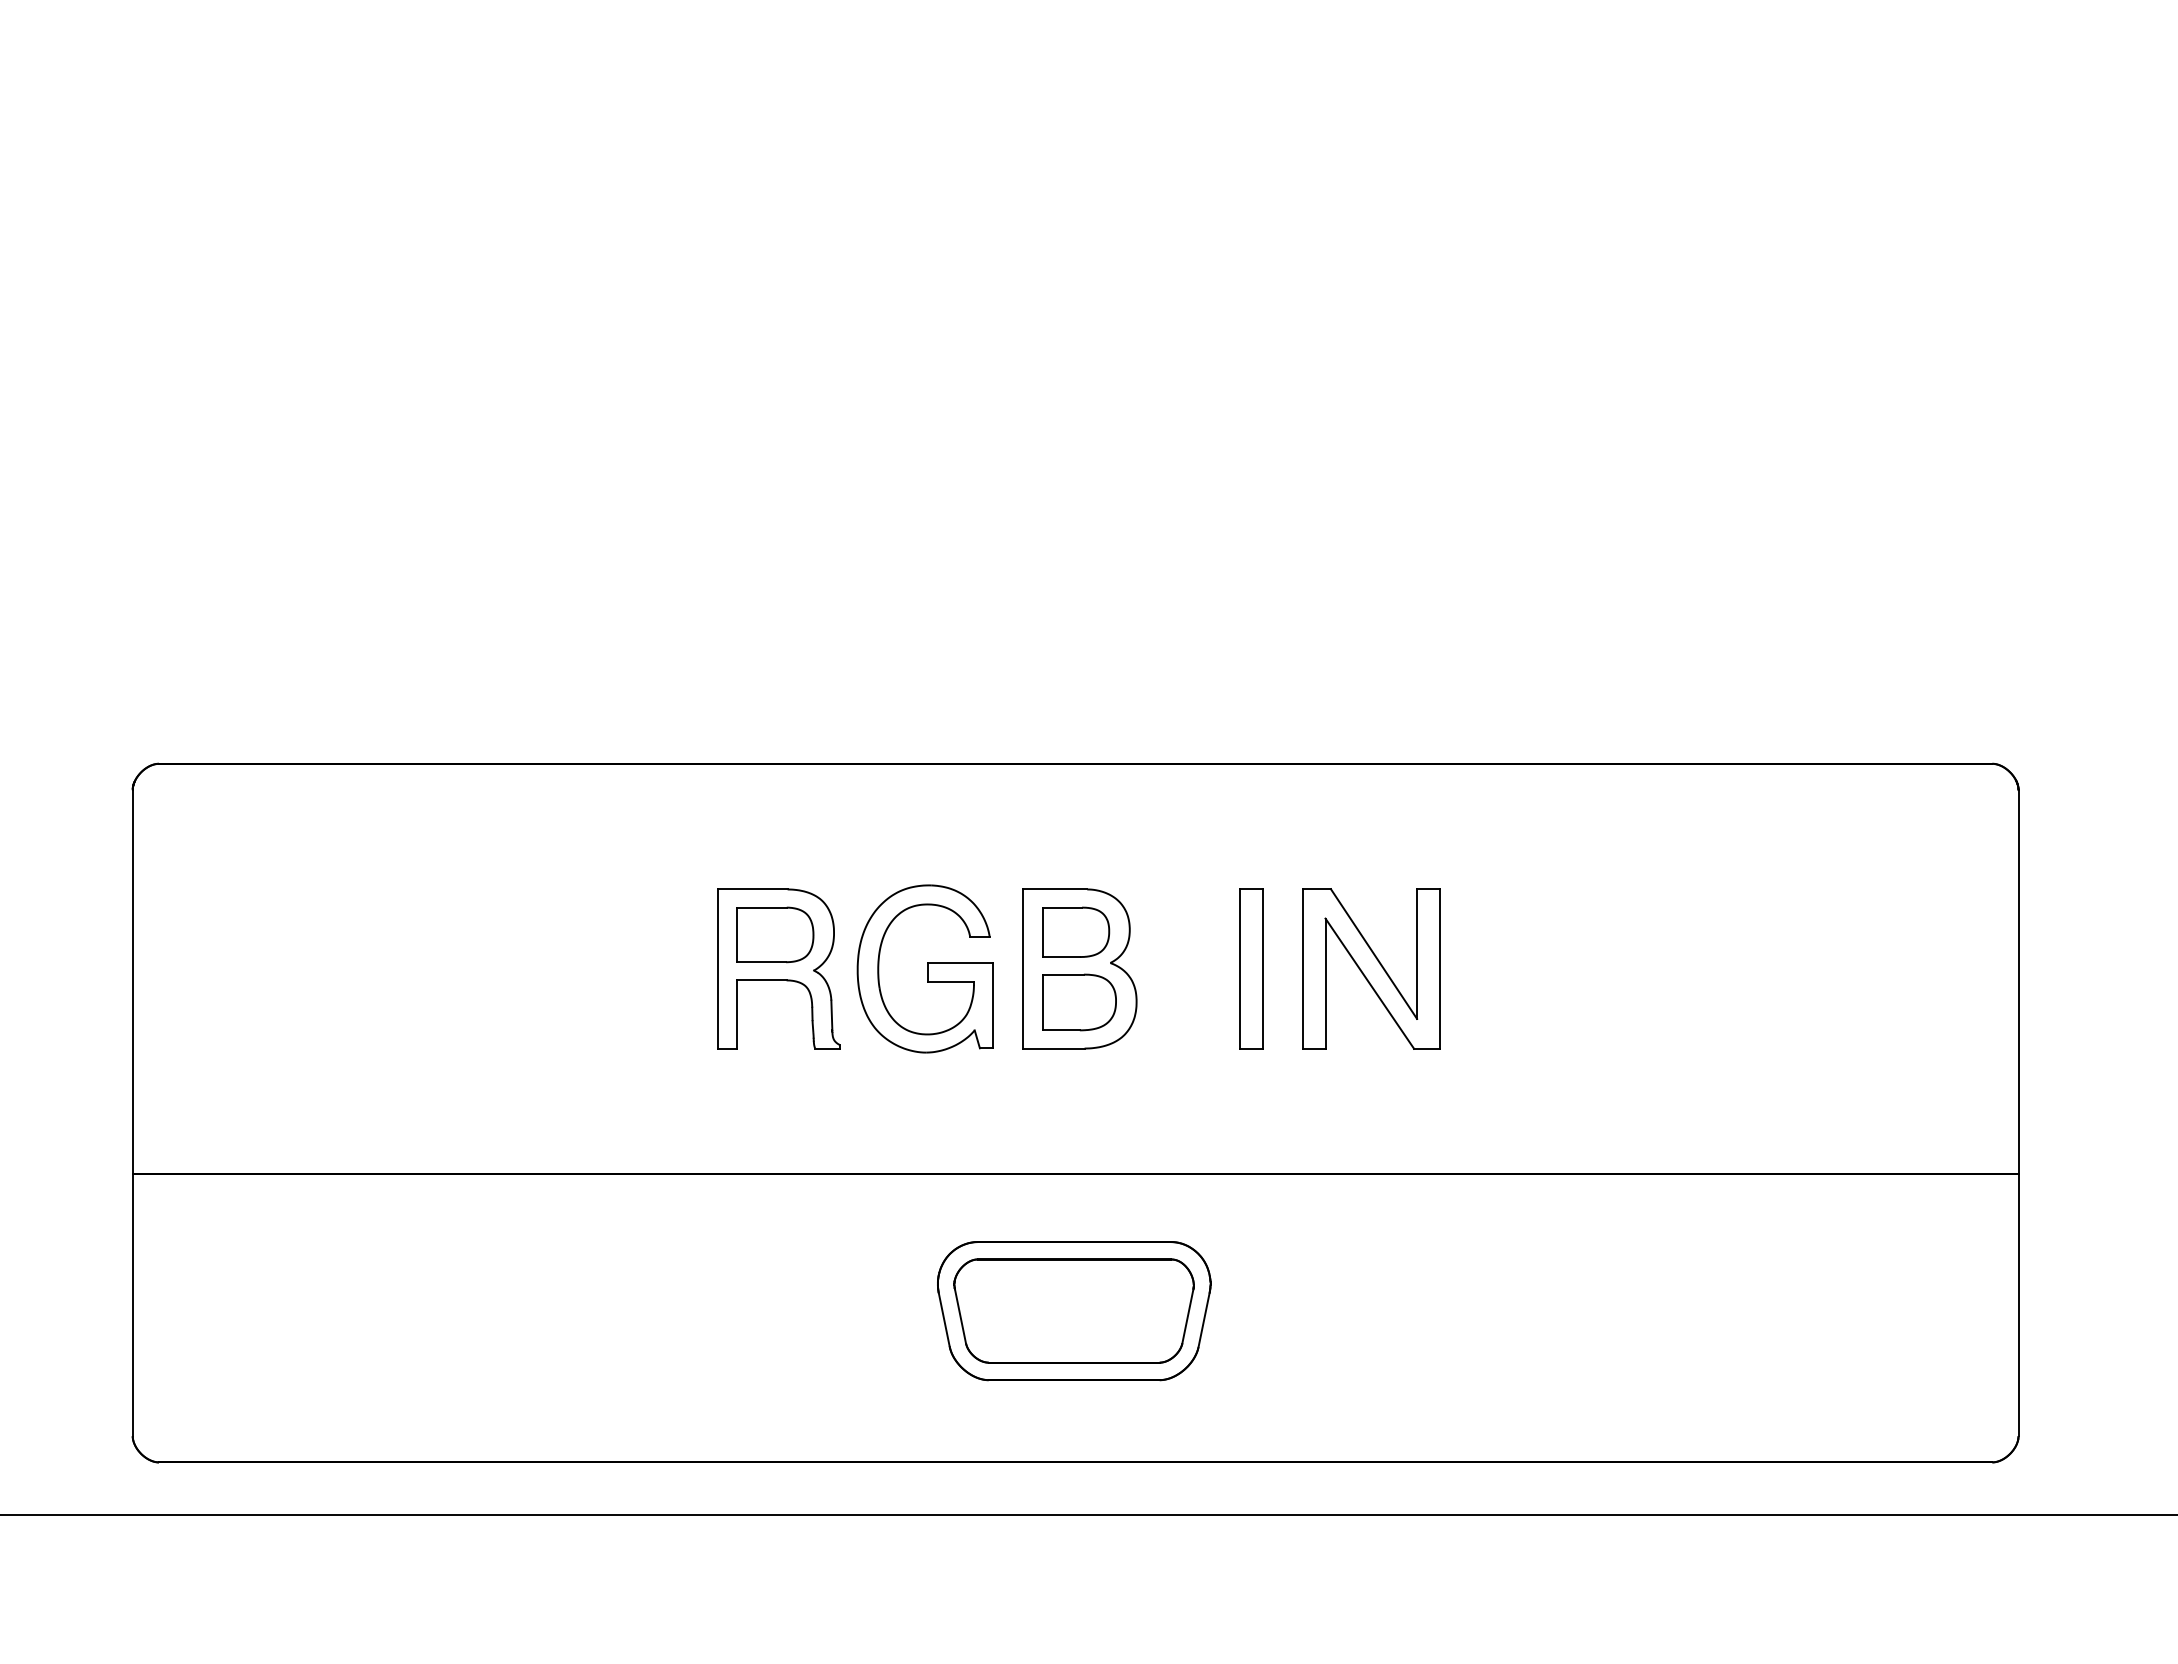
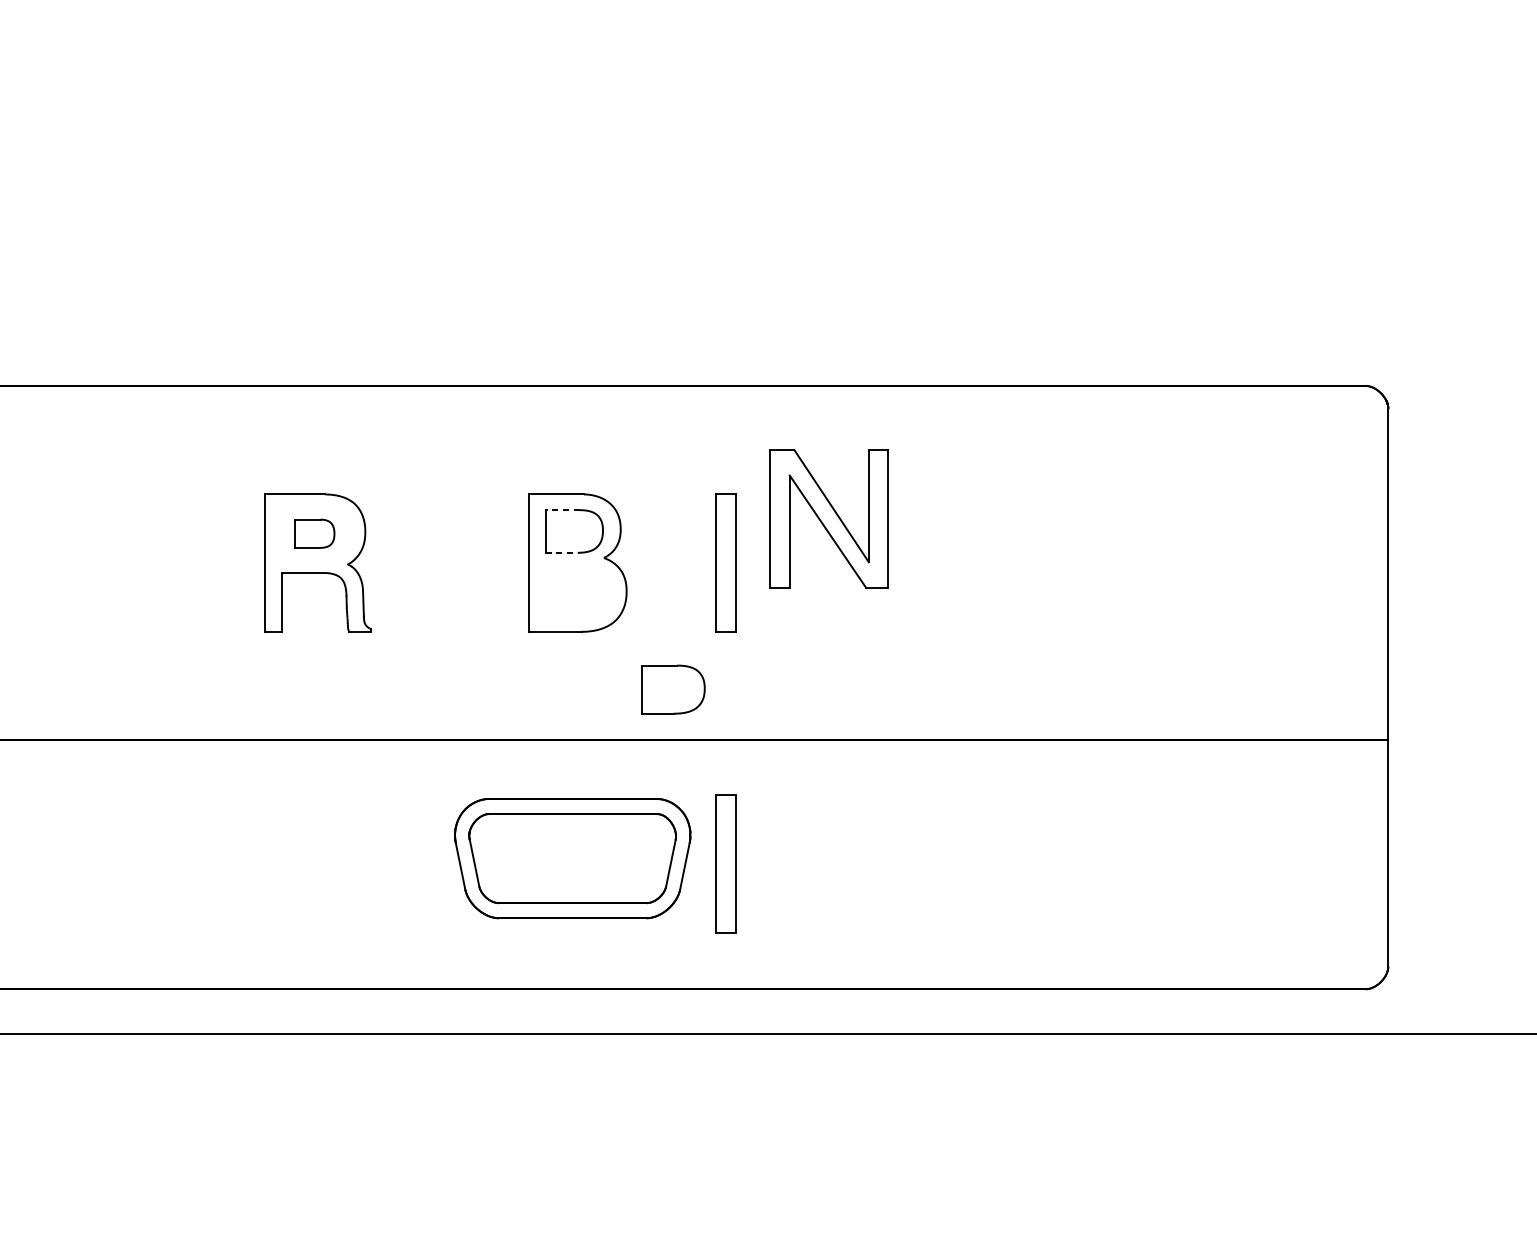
line: (1062, 907) -> (562, 510), solid -> dashed
part: (775, 934) -> (314, 533), size x0.6
line: (1062, 957) -> (562, 553), solid -> dashed
part: (924, 968) -> (443, 562), removed
part: (1371, 968) -> (829, 518), moved
part: (1079, 1002) -> (673, 689), moved
part: (1251, 1316) -> (725, 863), added

